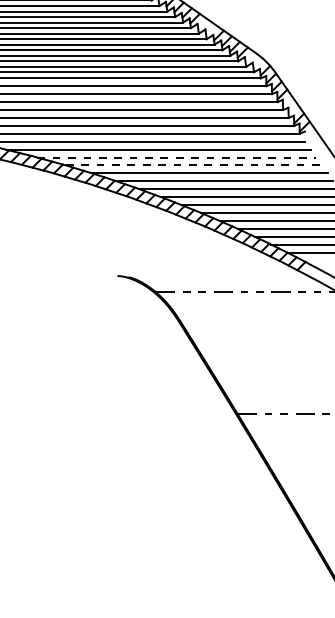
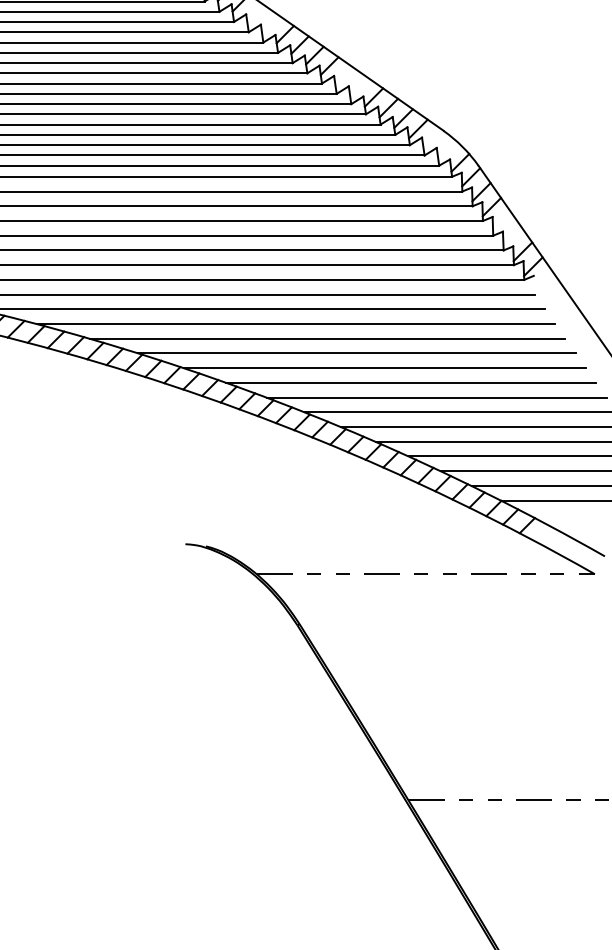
line: (176, 157) -> (295, 324), dashed -> solid
line: (194, 165) -> (328, 338), dashed -> solid

